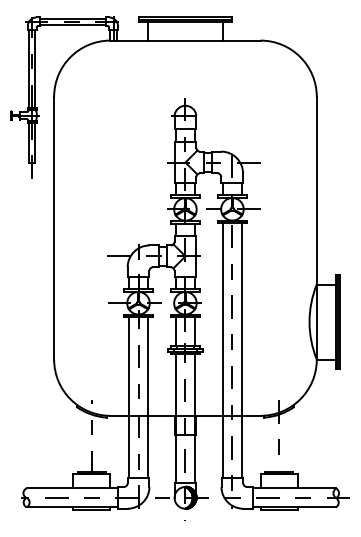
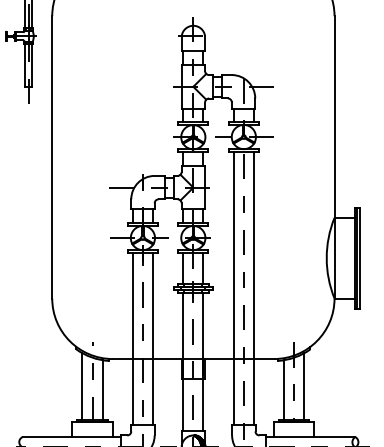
line: (82, 441) -> (82, 386), added
line: (288, 441) -> (304, 386), added
line: (101, 444) -> (103, 389), added
line: (269, 444) -> (283, 389), added

